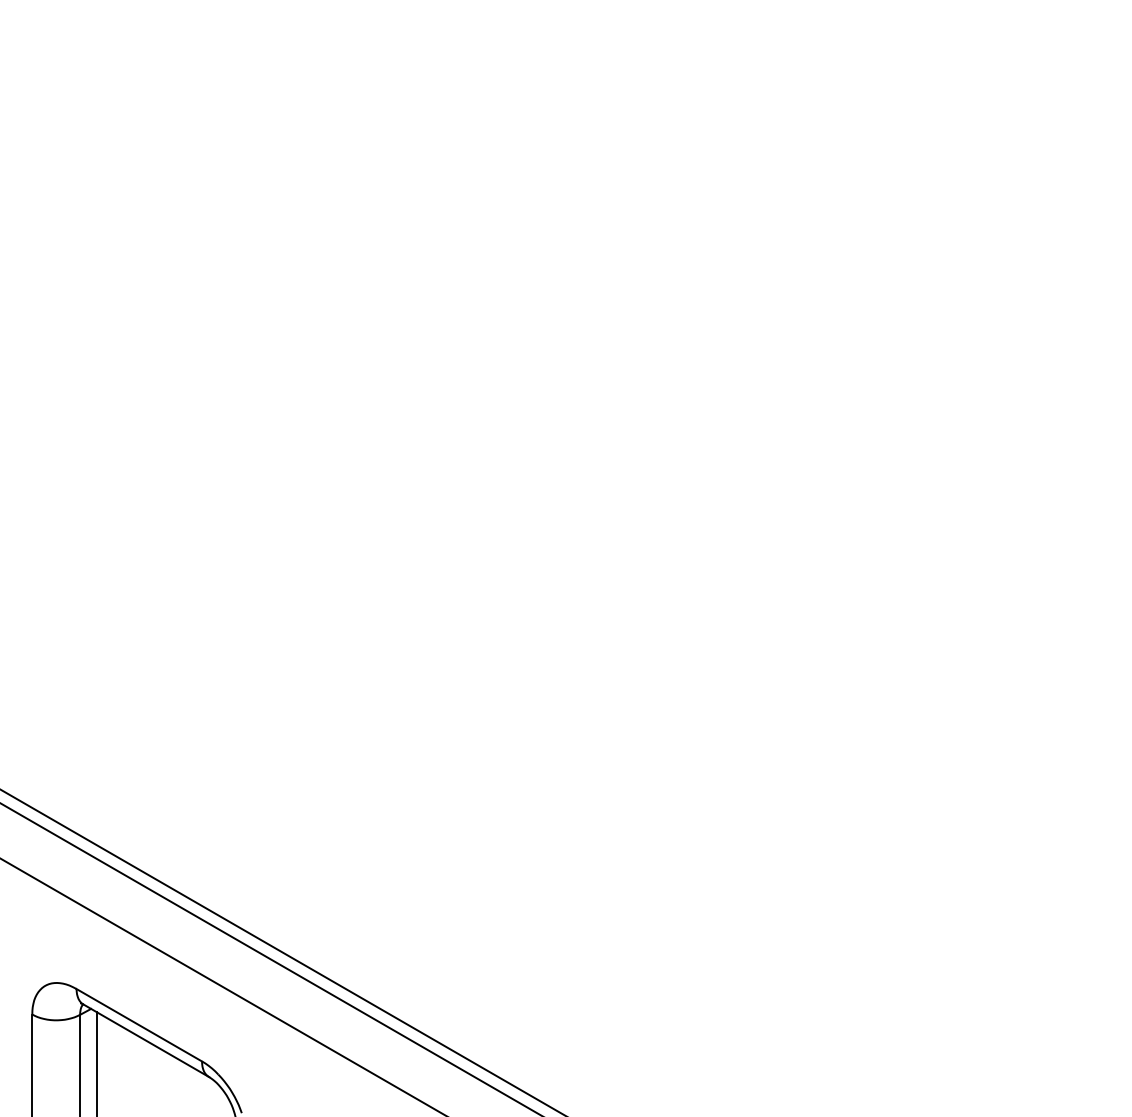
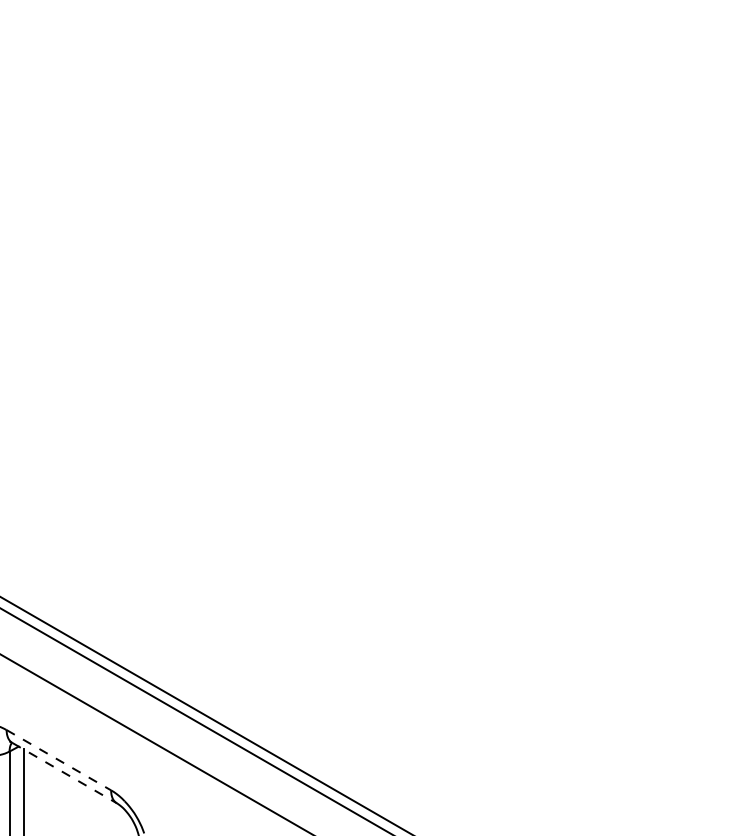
line: (139, 1025) -> (59, 760), solid -> dashed
line: (146, 1041) -> (64, 773), solid -> dashed

